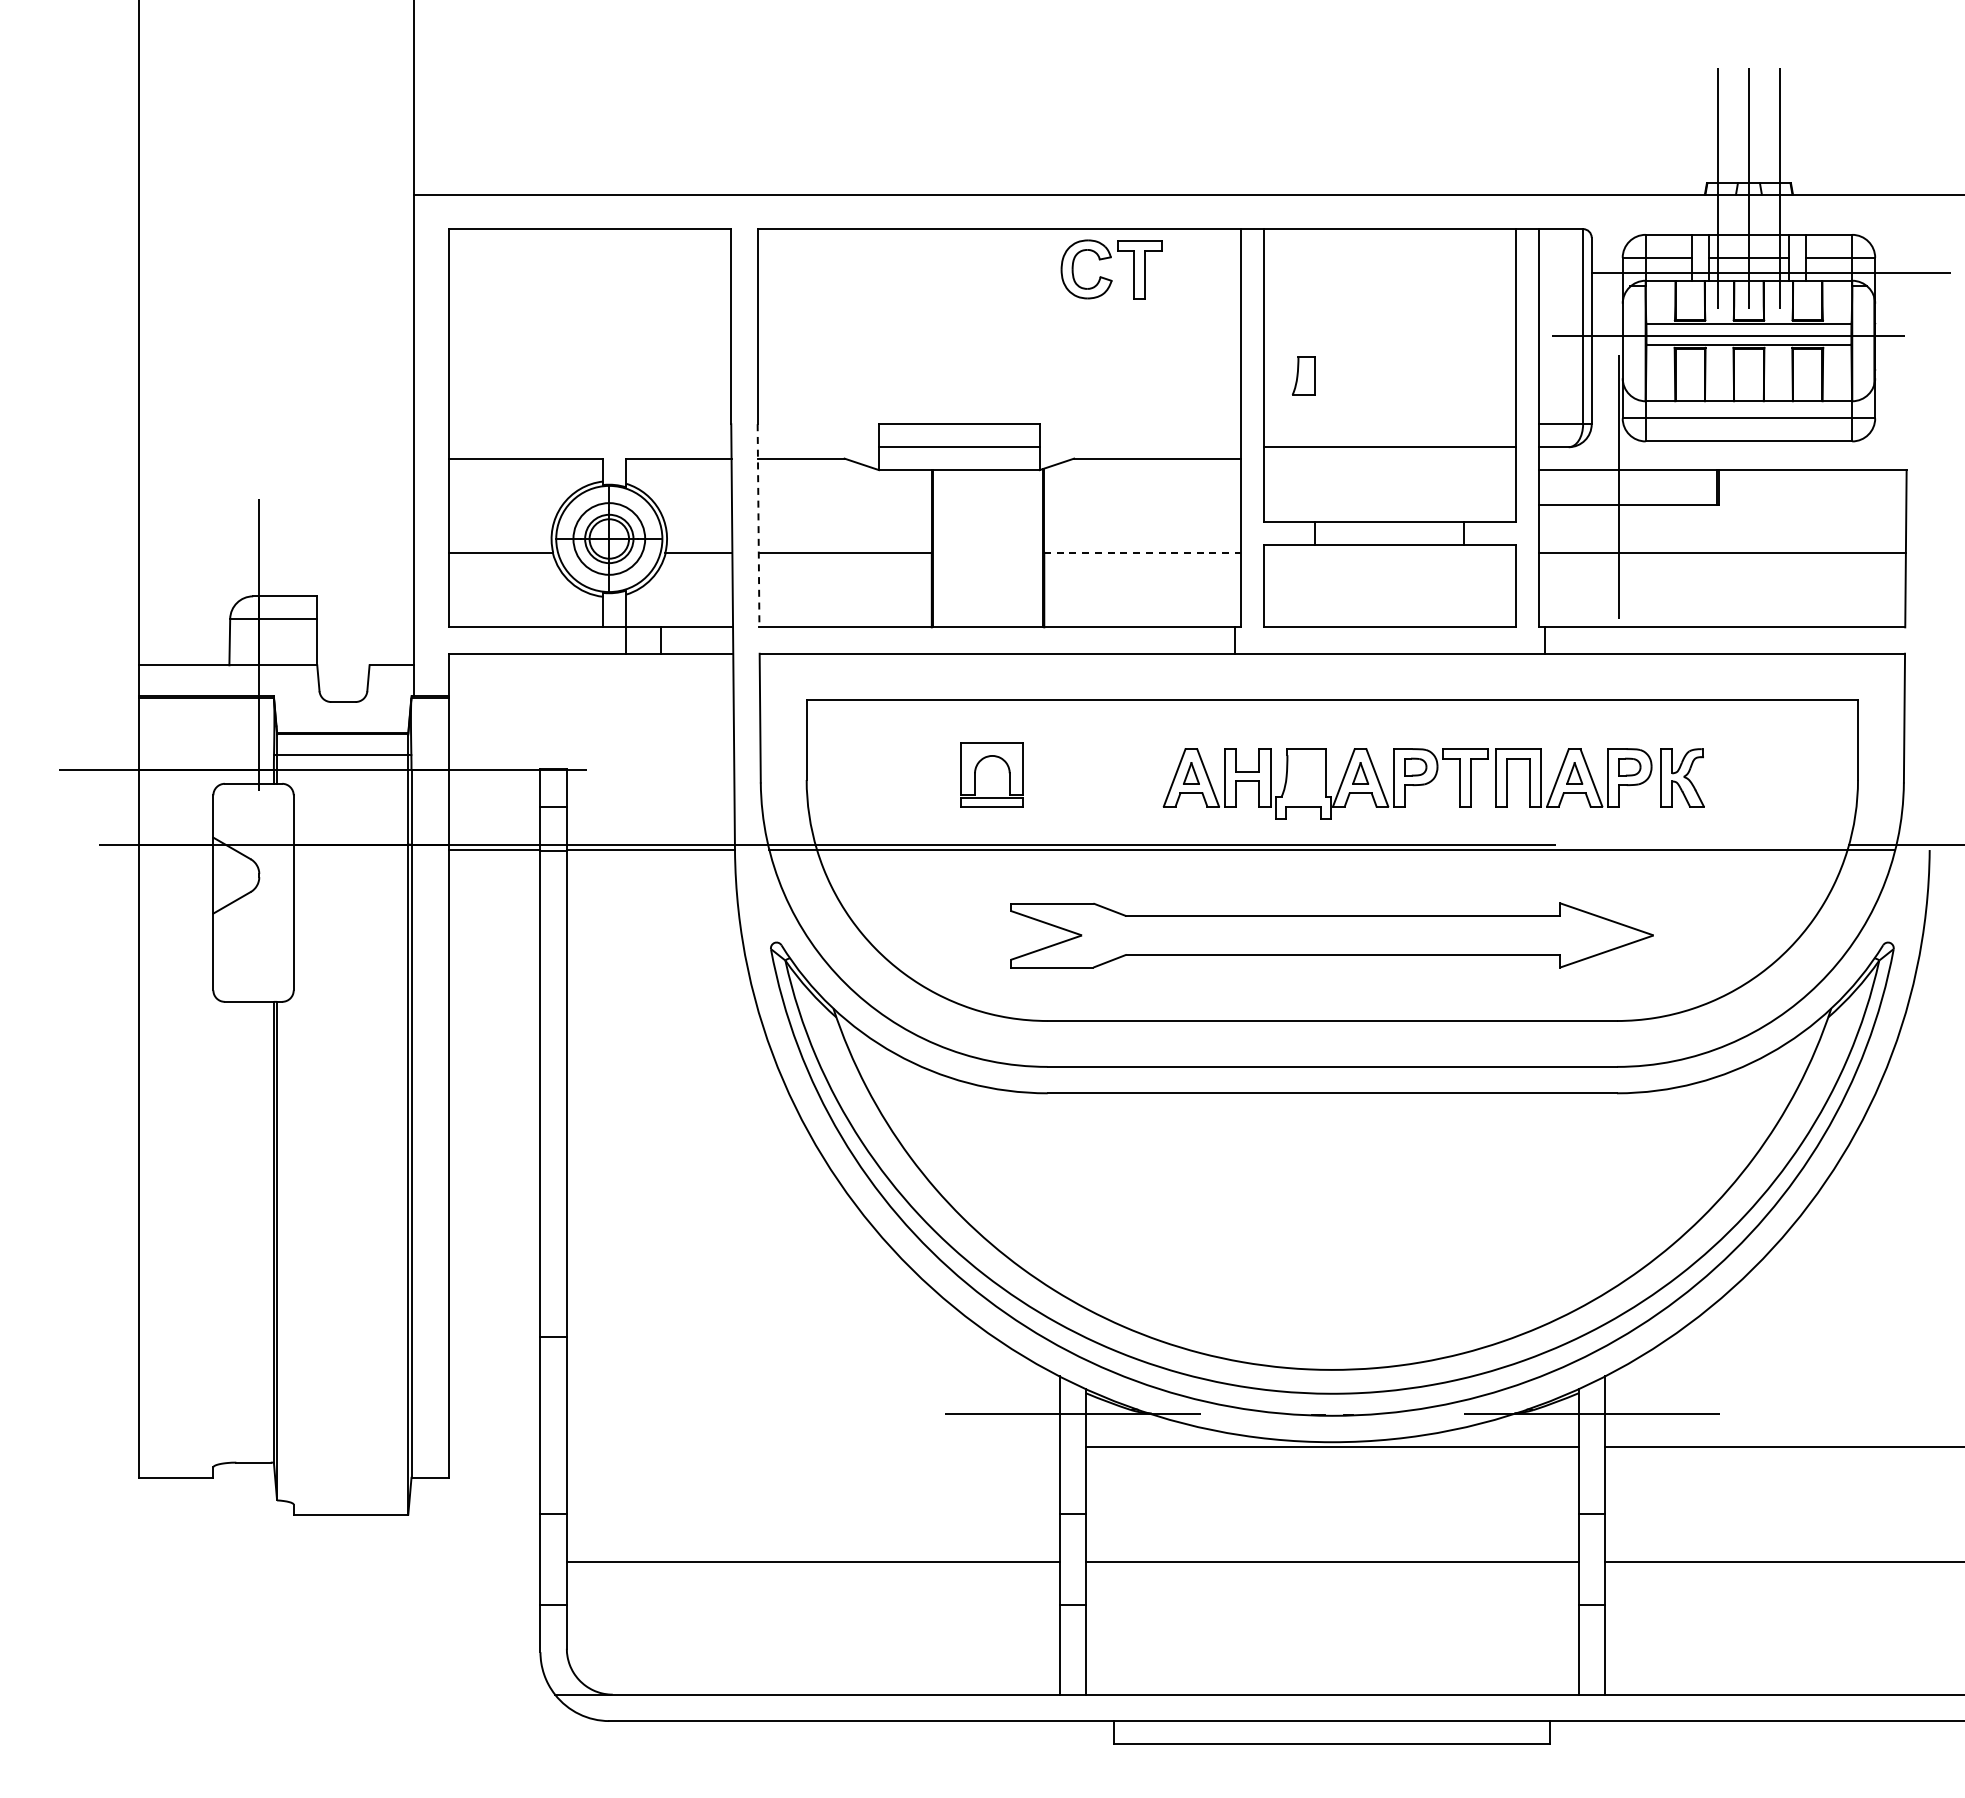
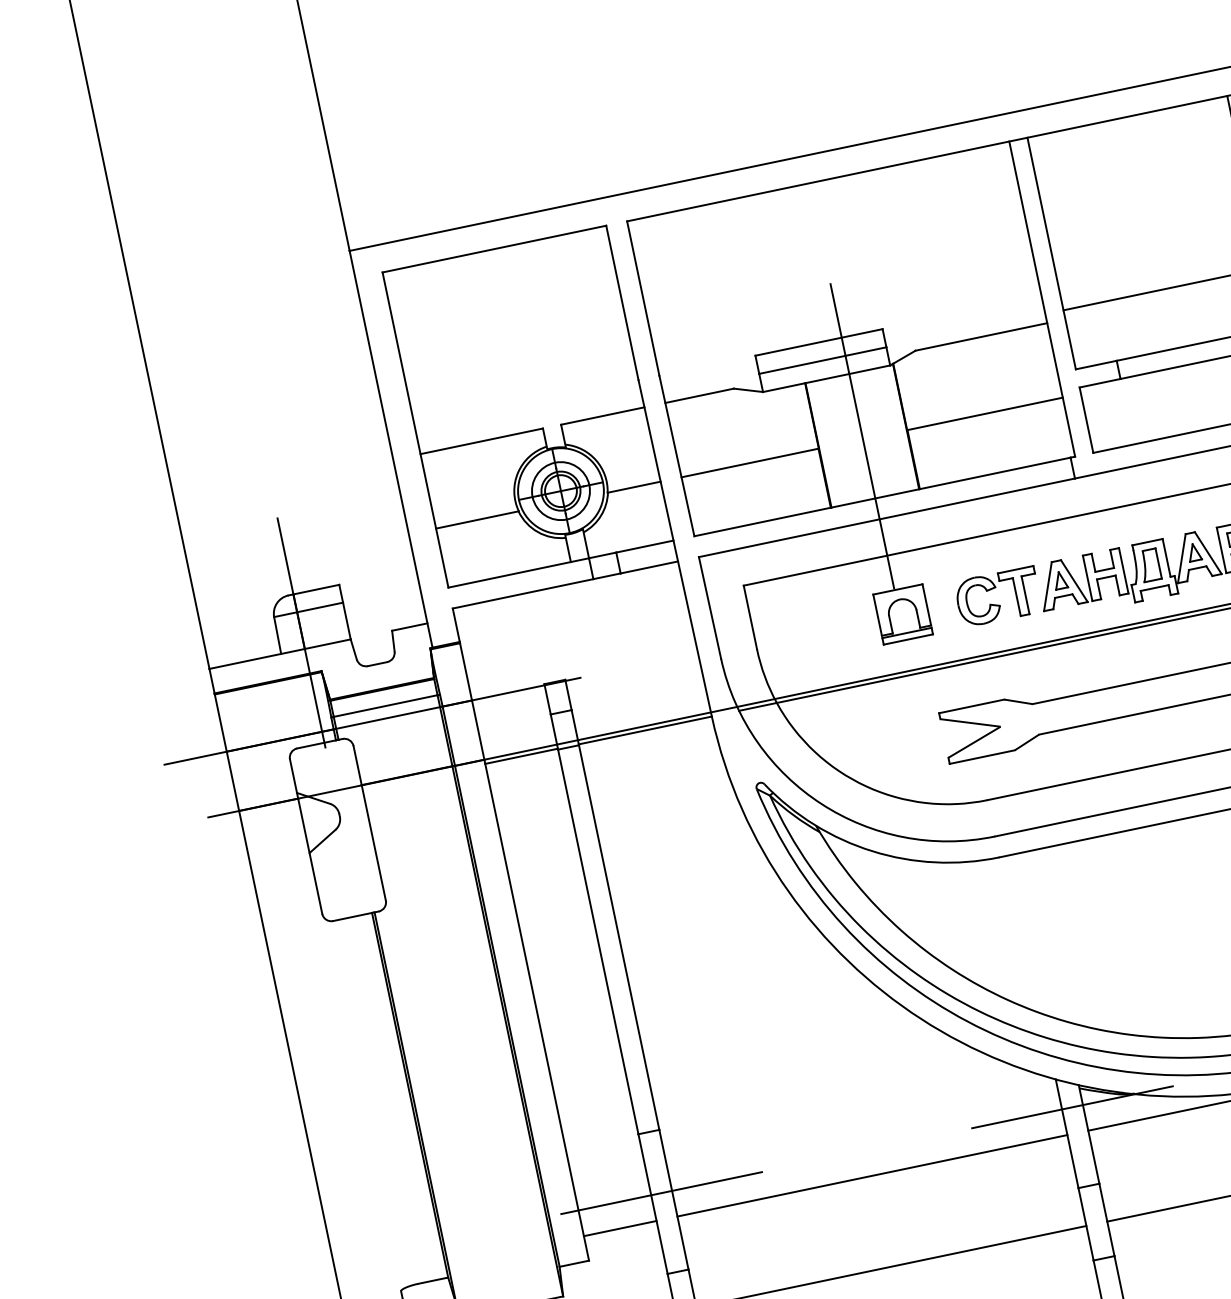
part: (1108, 278) -> (996, 604), moved
part: (1303, 375) -> (1149, 565), moved
line: (758, 525) -> (676, 455), dashed -> solid
line: (988, 548) -> (862, 435), added
line: (1142, 552) -> (985, 413), dashed -> solid
line: (553, 1414) -> (661, 1193), added
line: (494, 1446) -> (620, 1228), added
line: (812, 1446) -> (871, 1175), added

